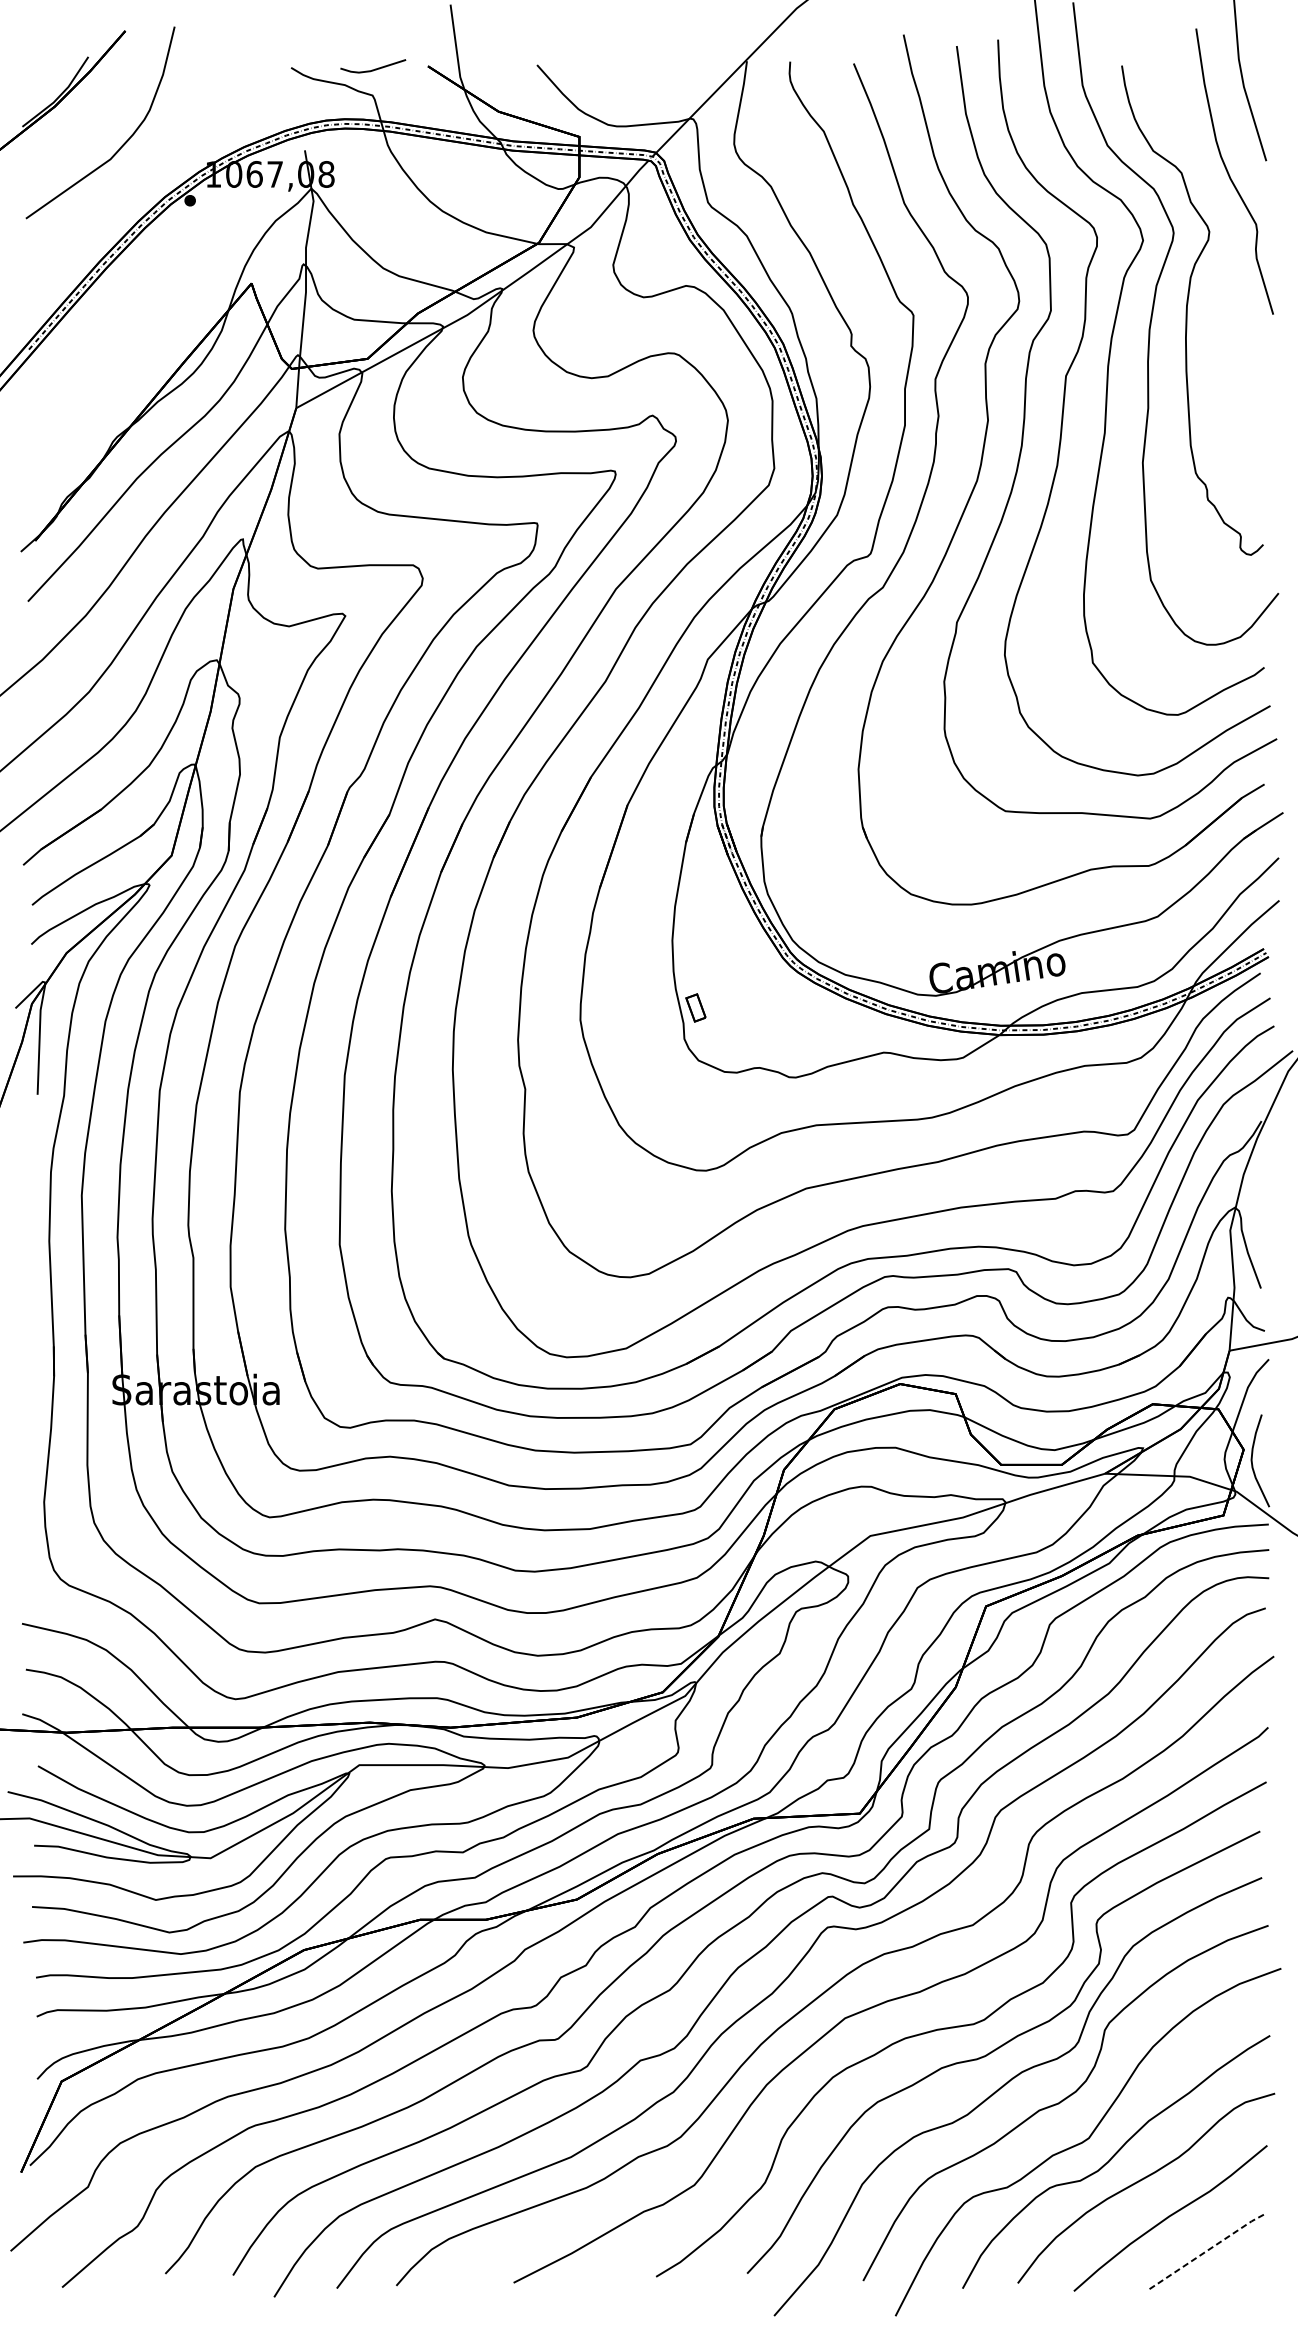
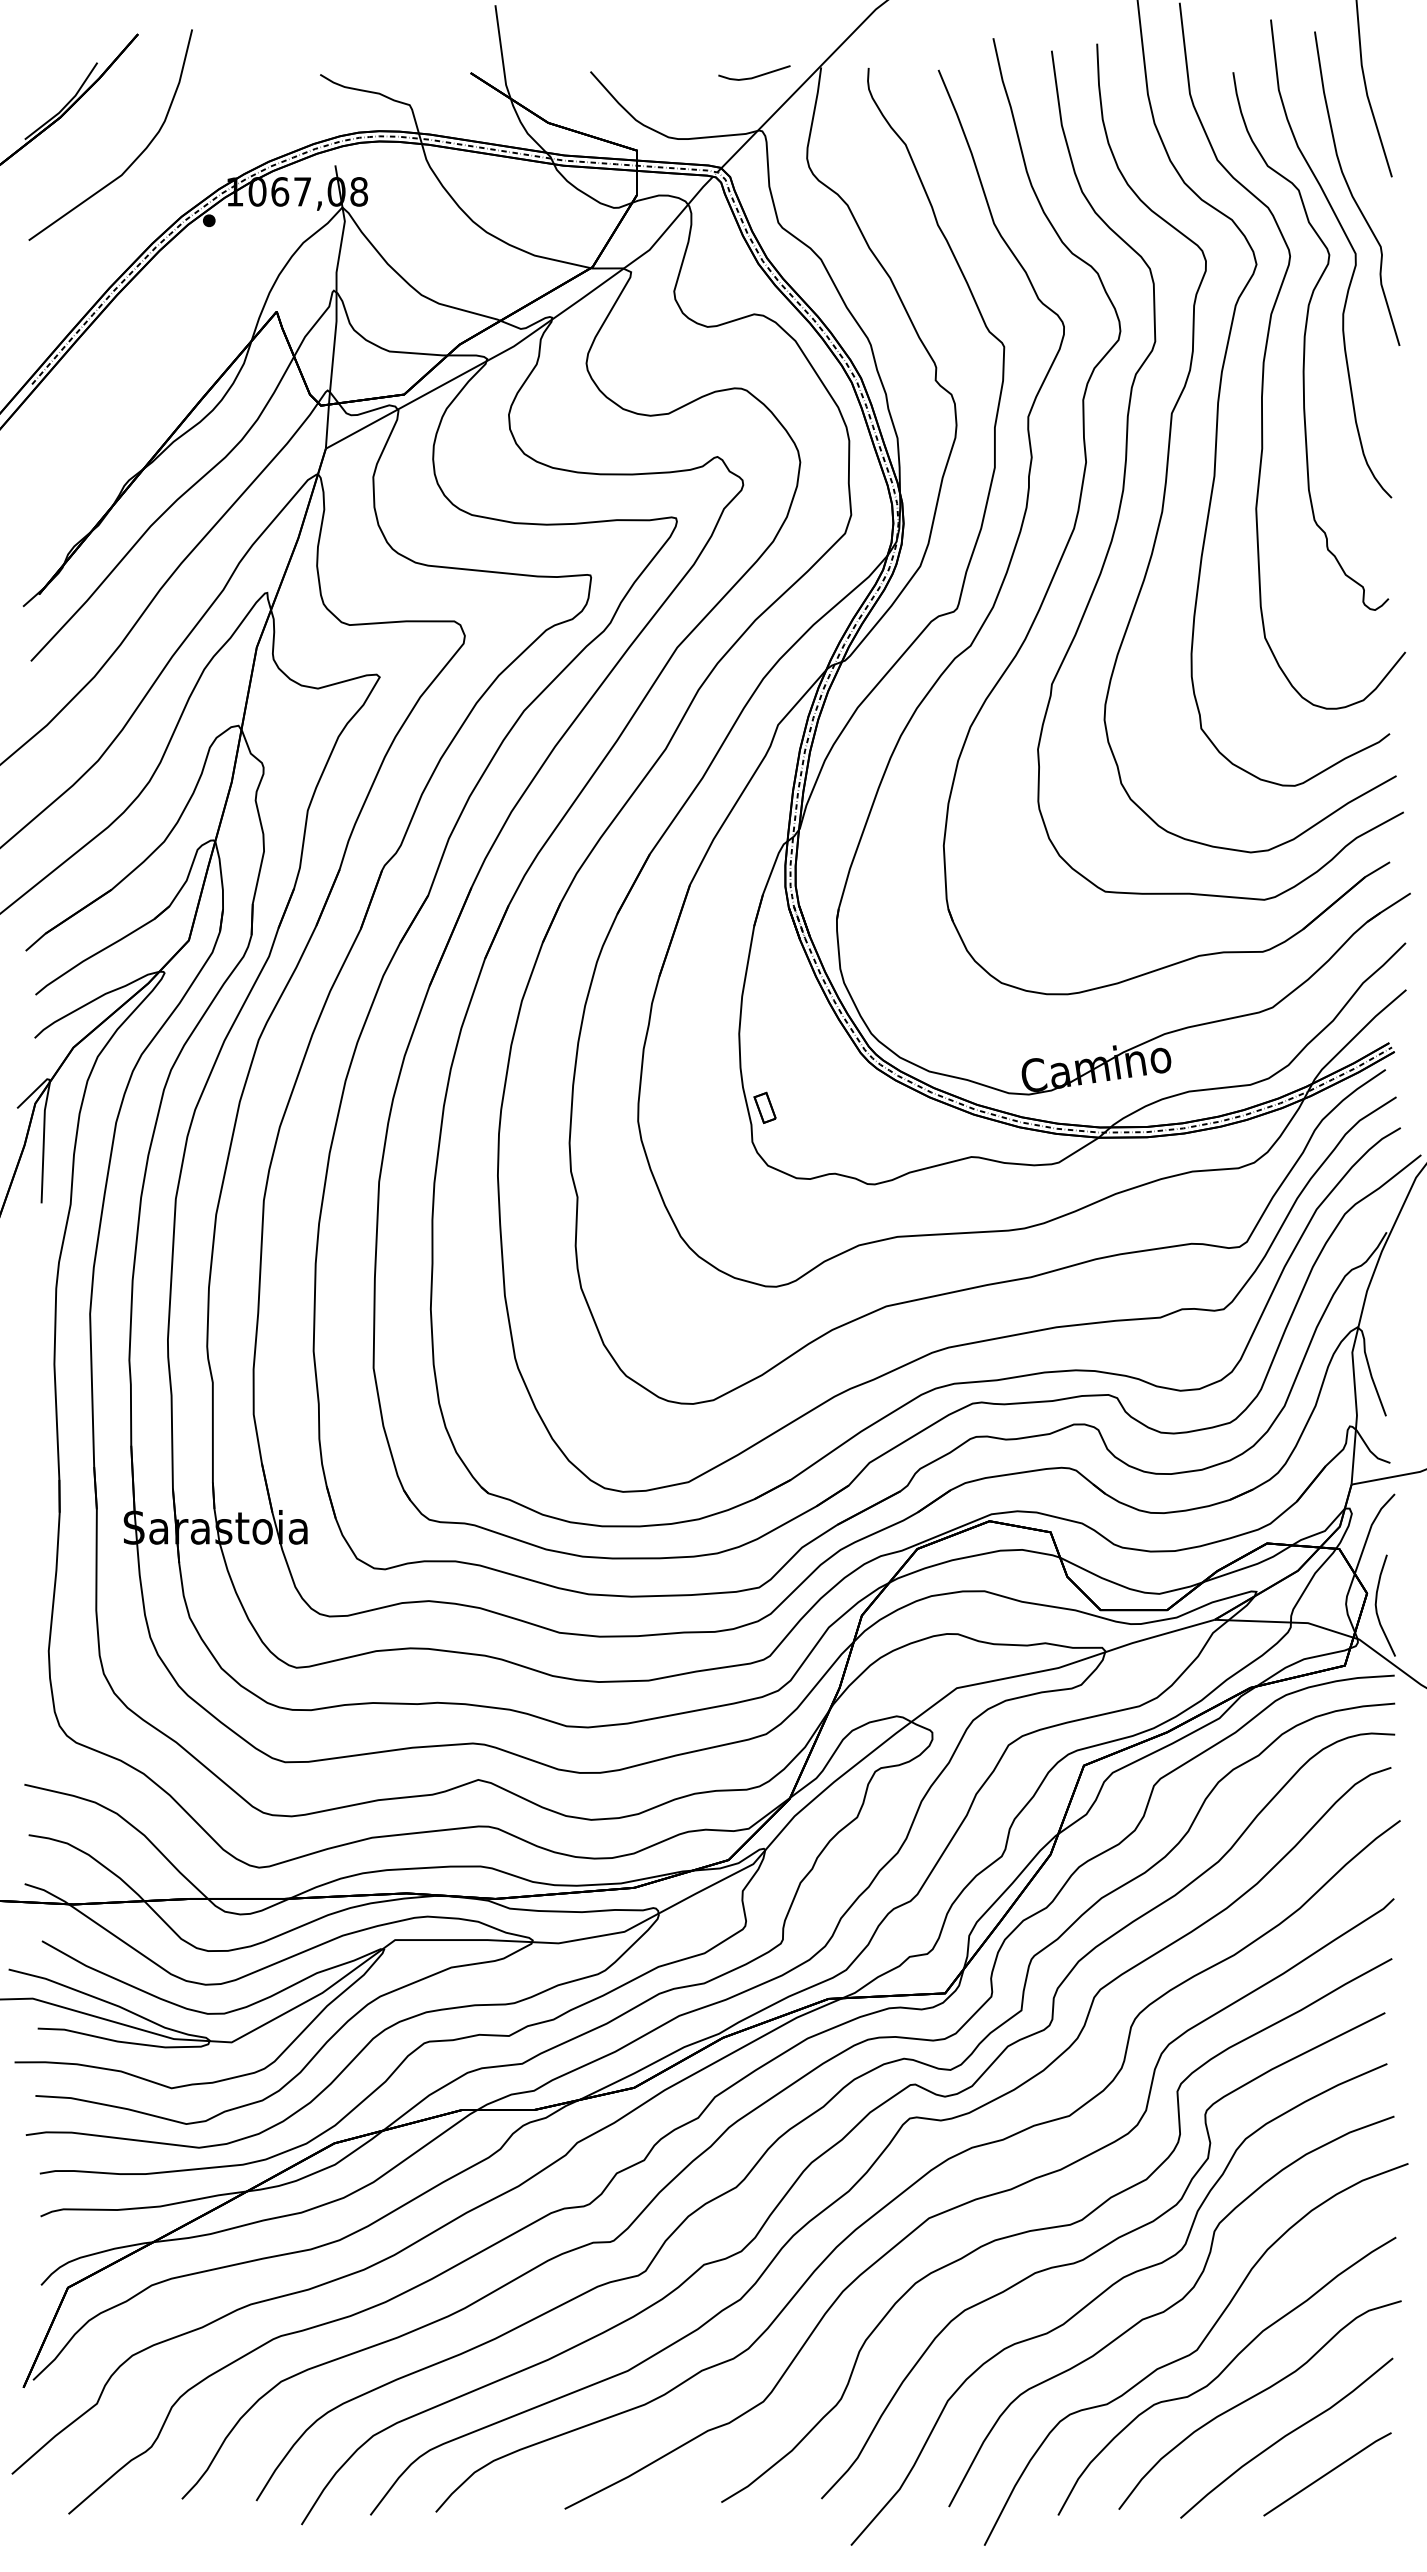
line: (375, 68) -> (756, 75), moved
curve: (1229, 225) -> (1351, 248), added
line: (1207, 2250) -> (1327, 2473), dashed -> solid

